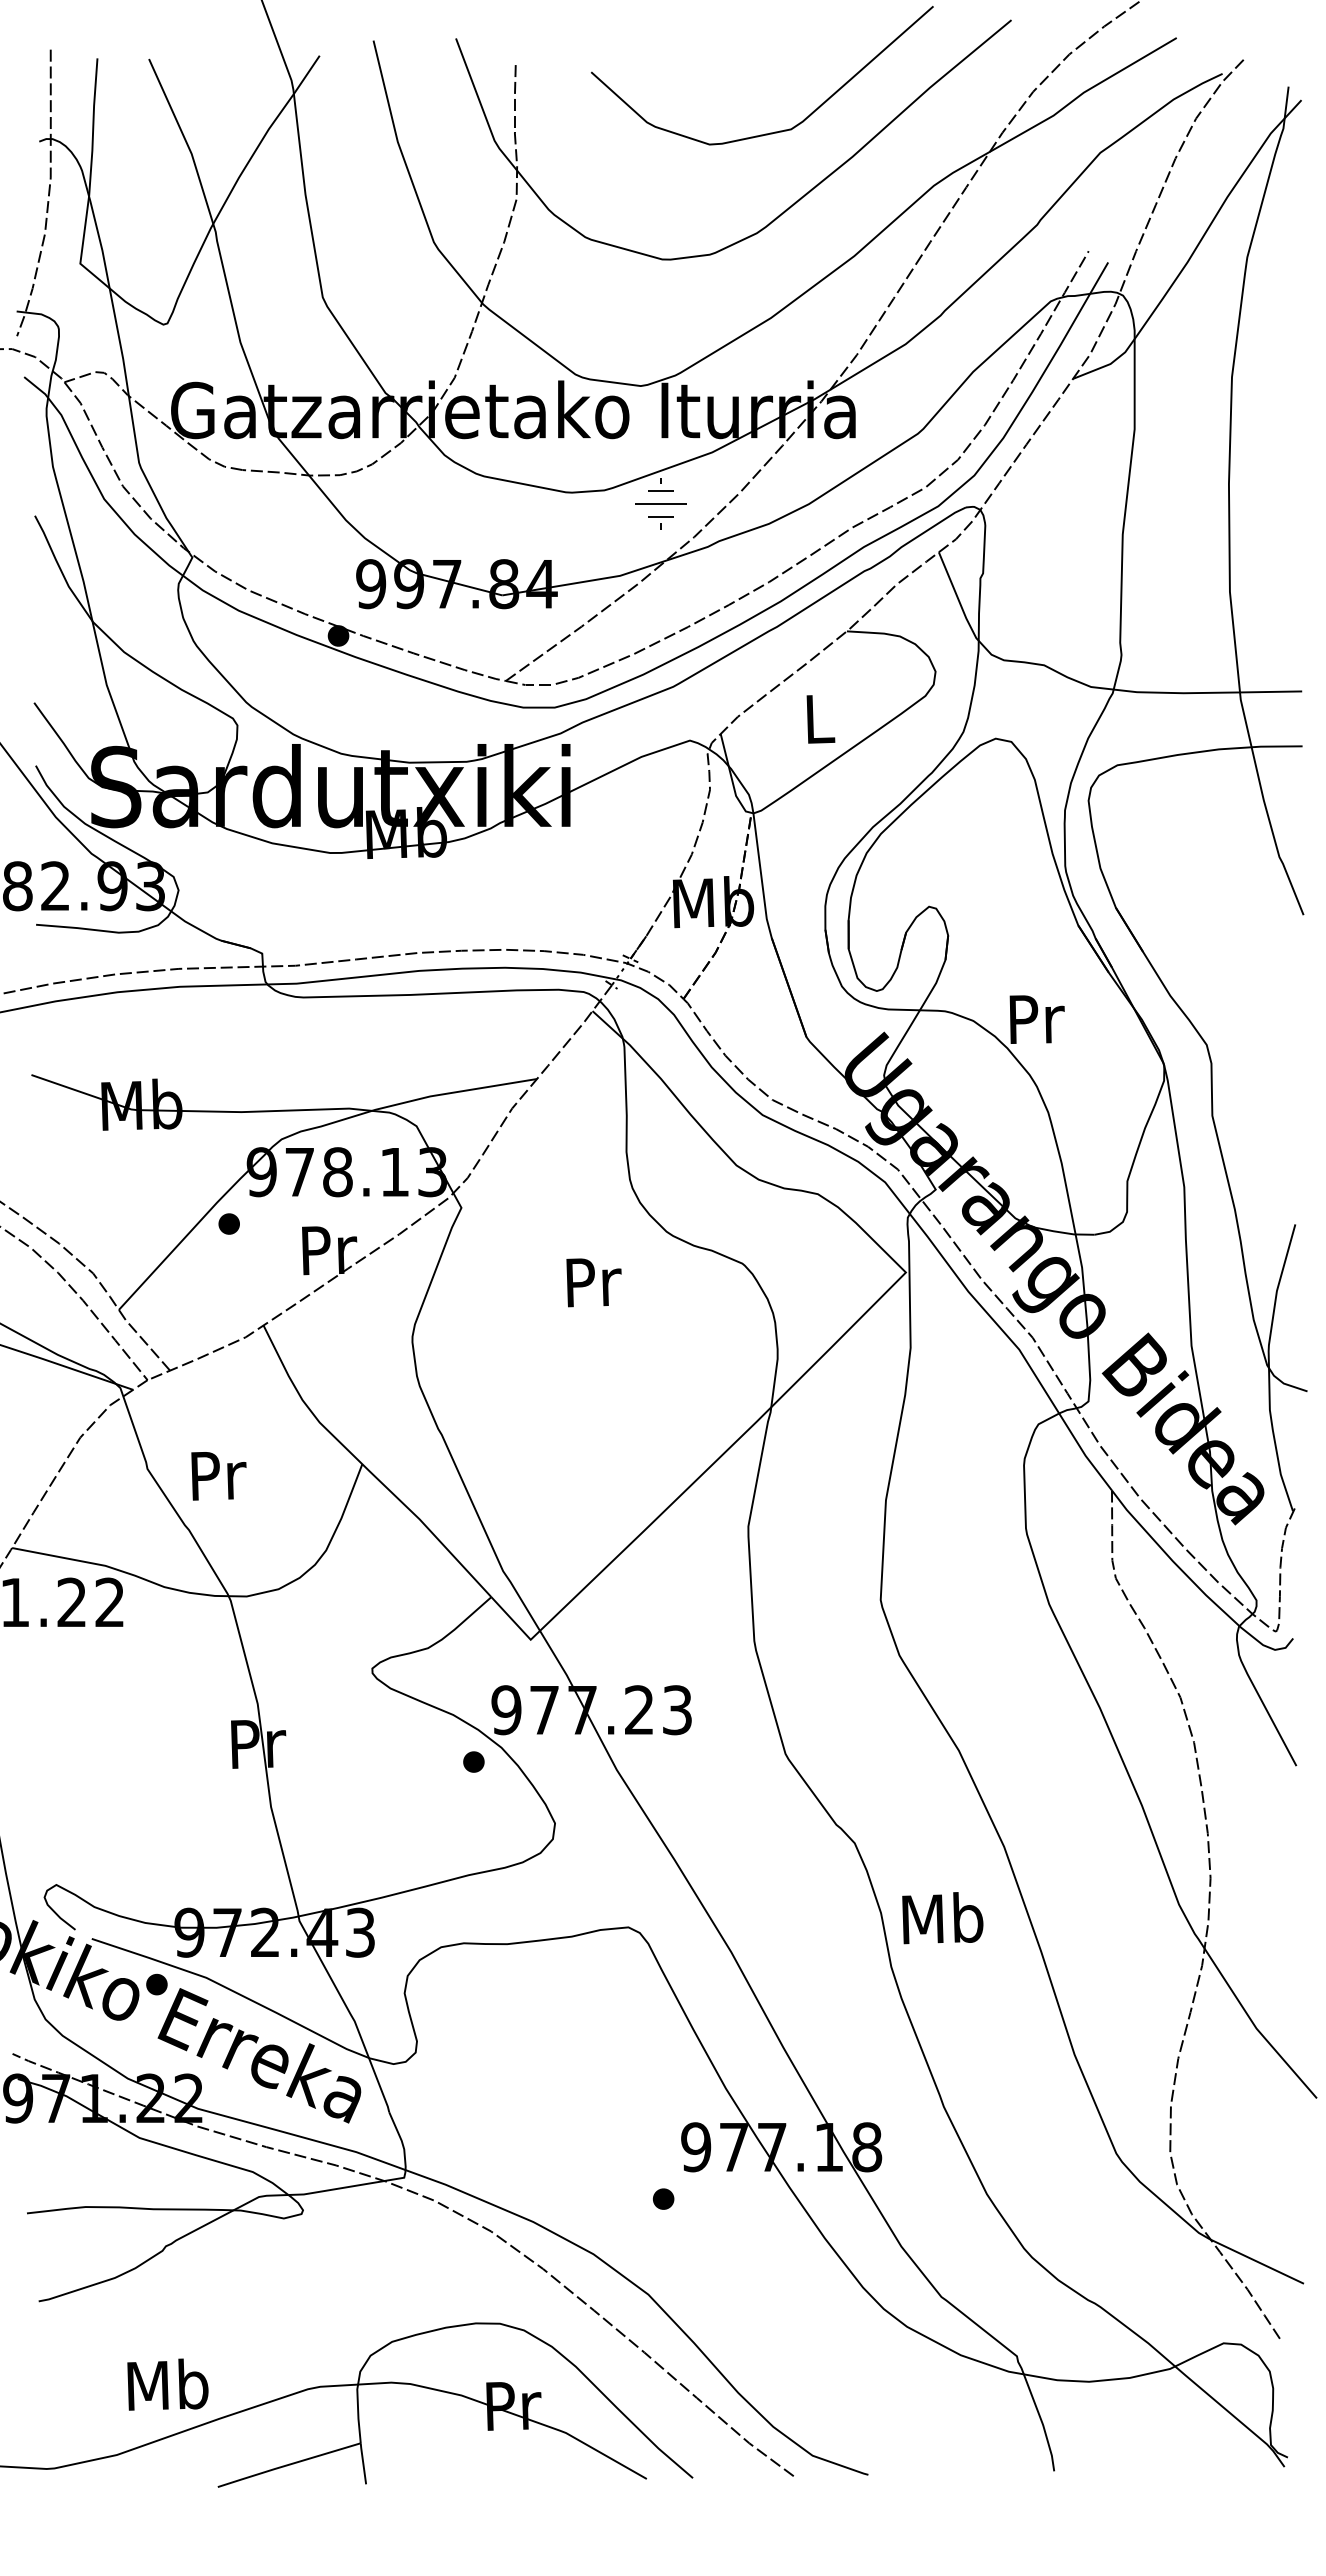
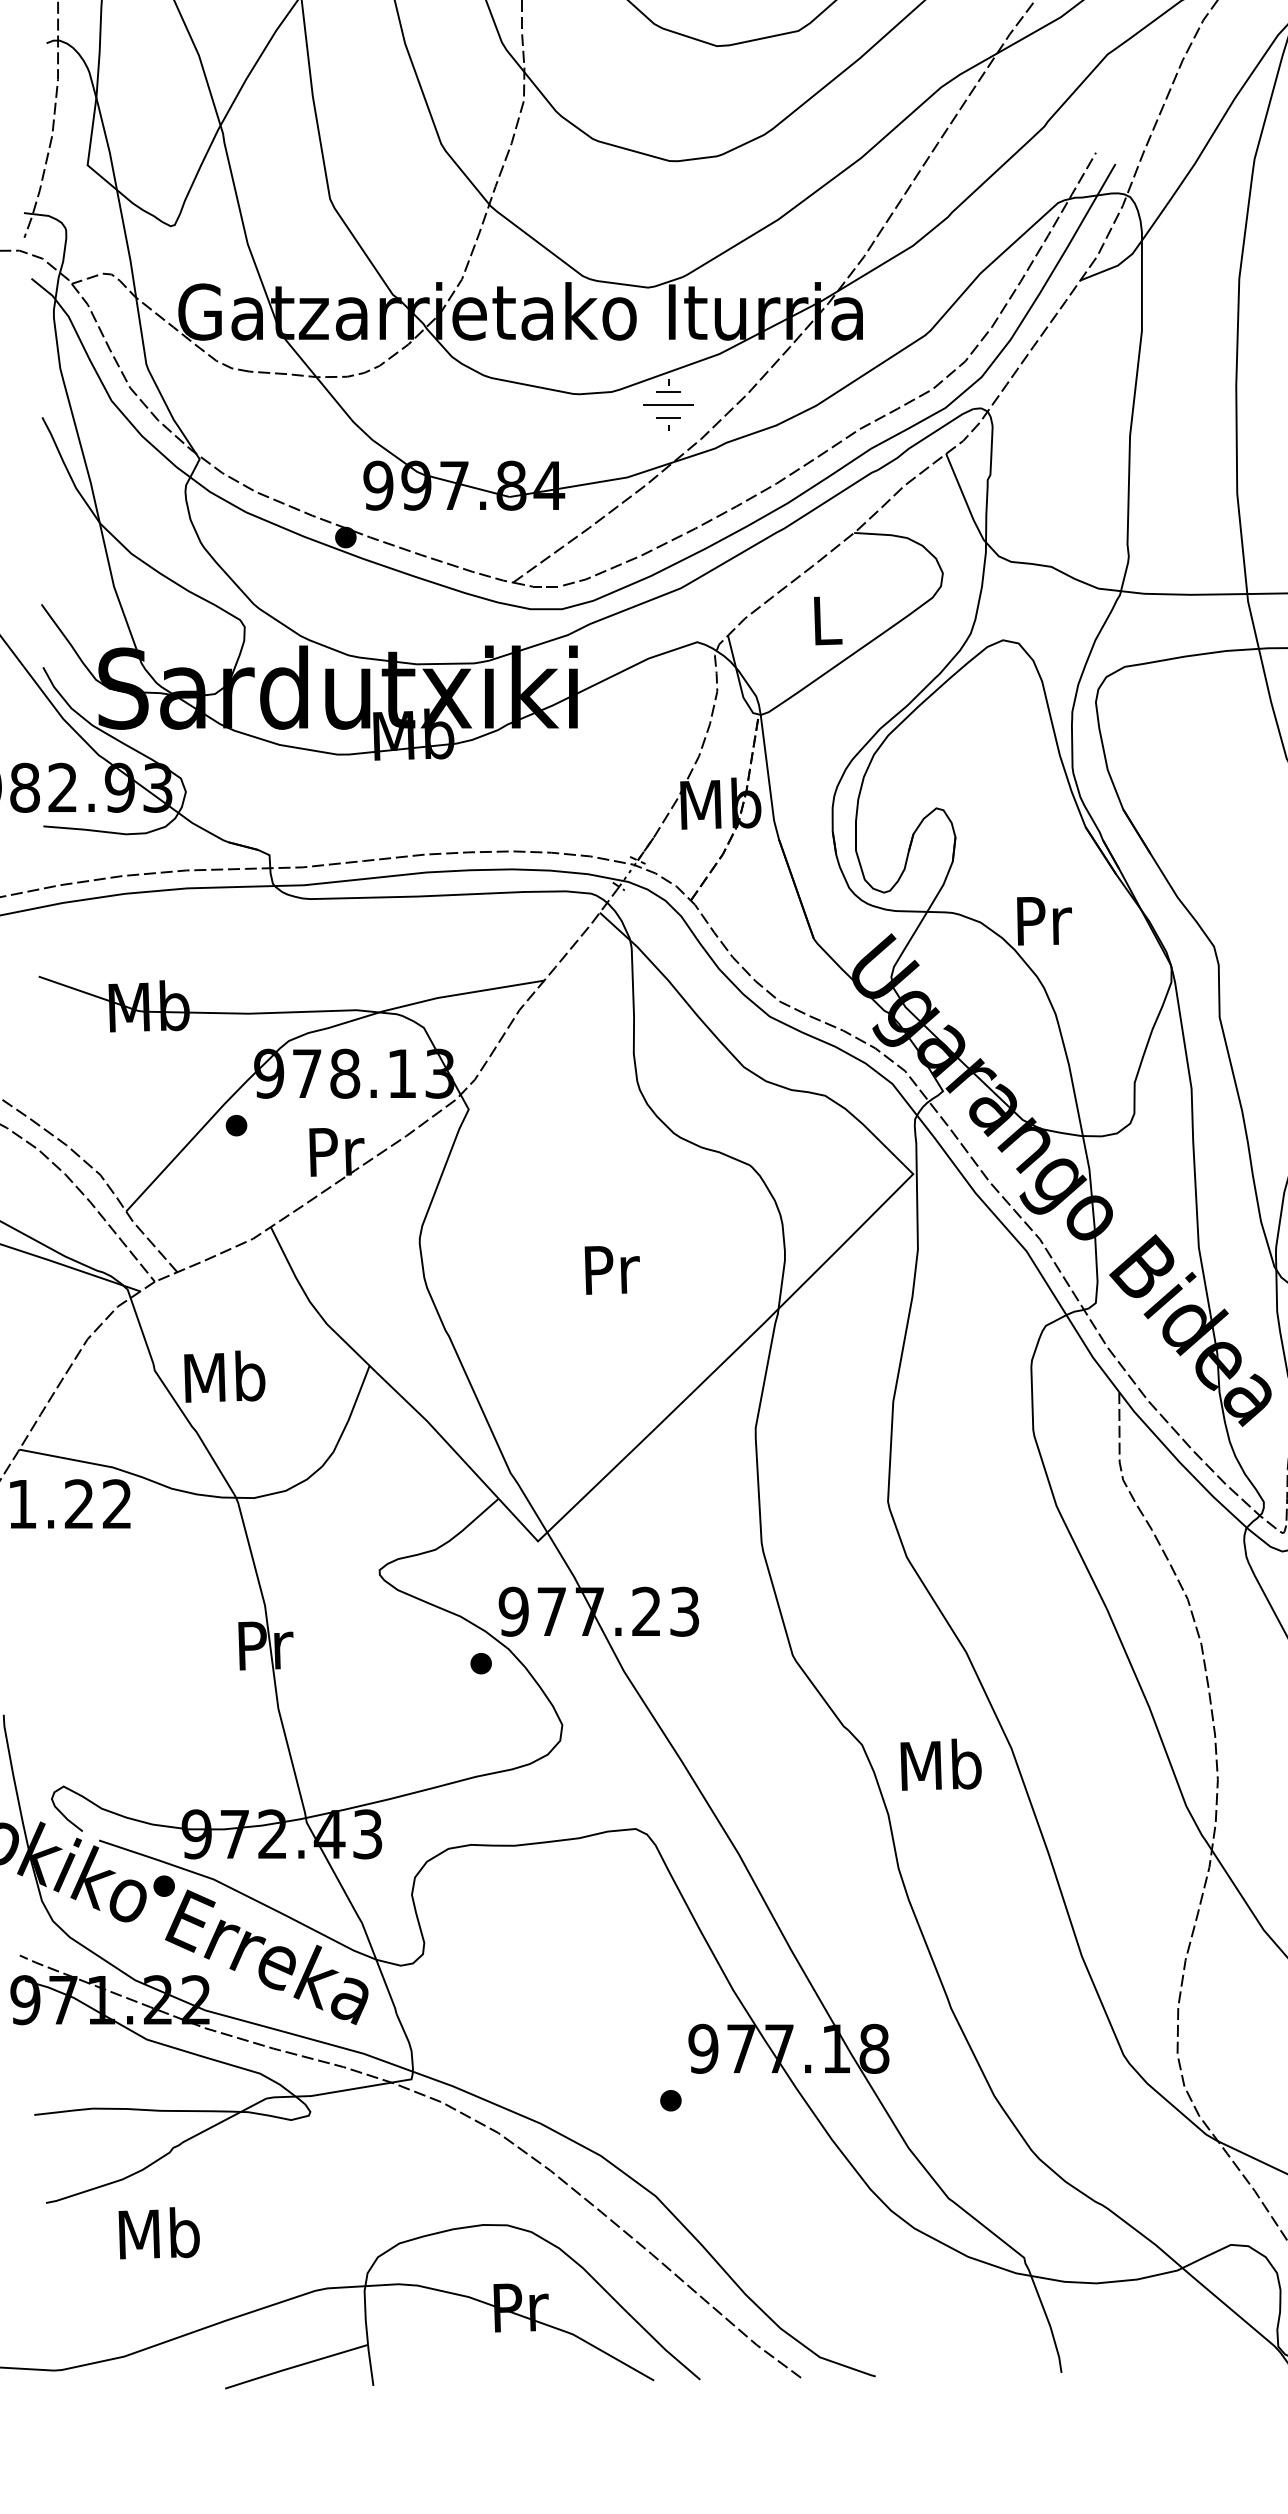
text: (593, 1282) -> (611, 1270), moved
text: (217, 1475) -> (224, 1377), Pr -> Mb
text: (942, 1918) -> (940, 1765), moved
text: (167, 2384) -> (158, 2233), moved

